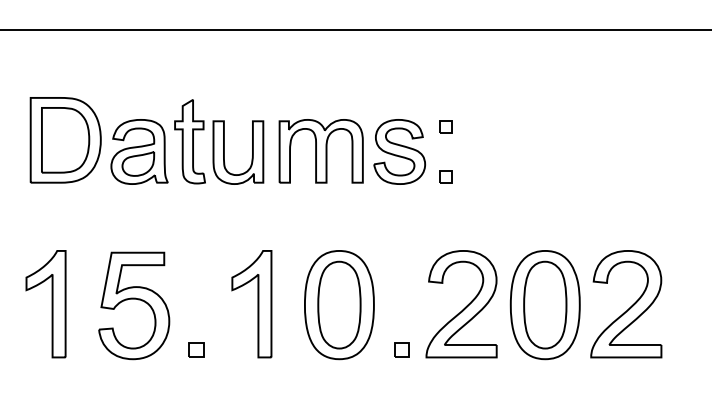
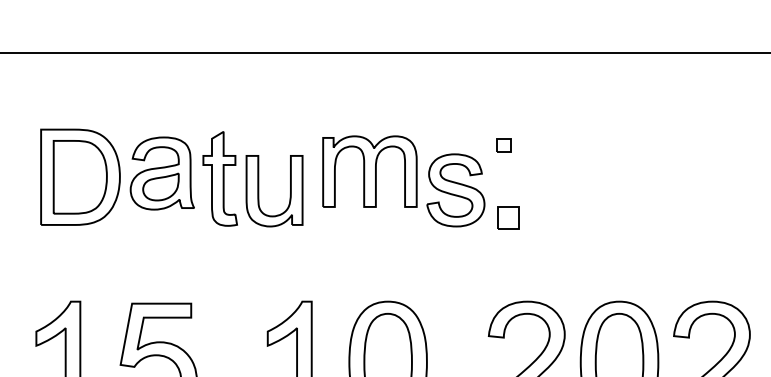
part: (445, 126) -> (502, 144), moved
part: (139, 151) -> (162, 173), moved
part: (320, 151) -> (369, 171), moved
part: (445, 176) -> (507, 217), size x1.6

